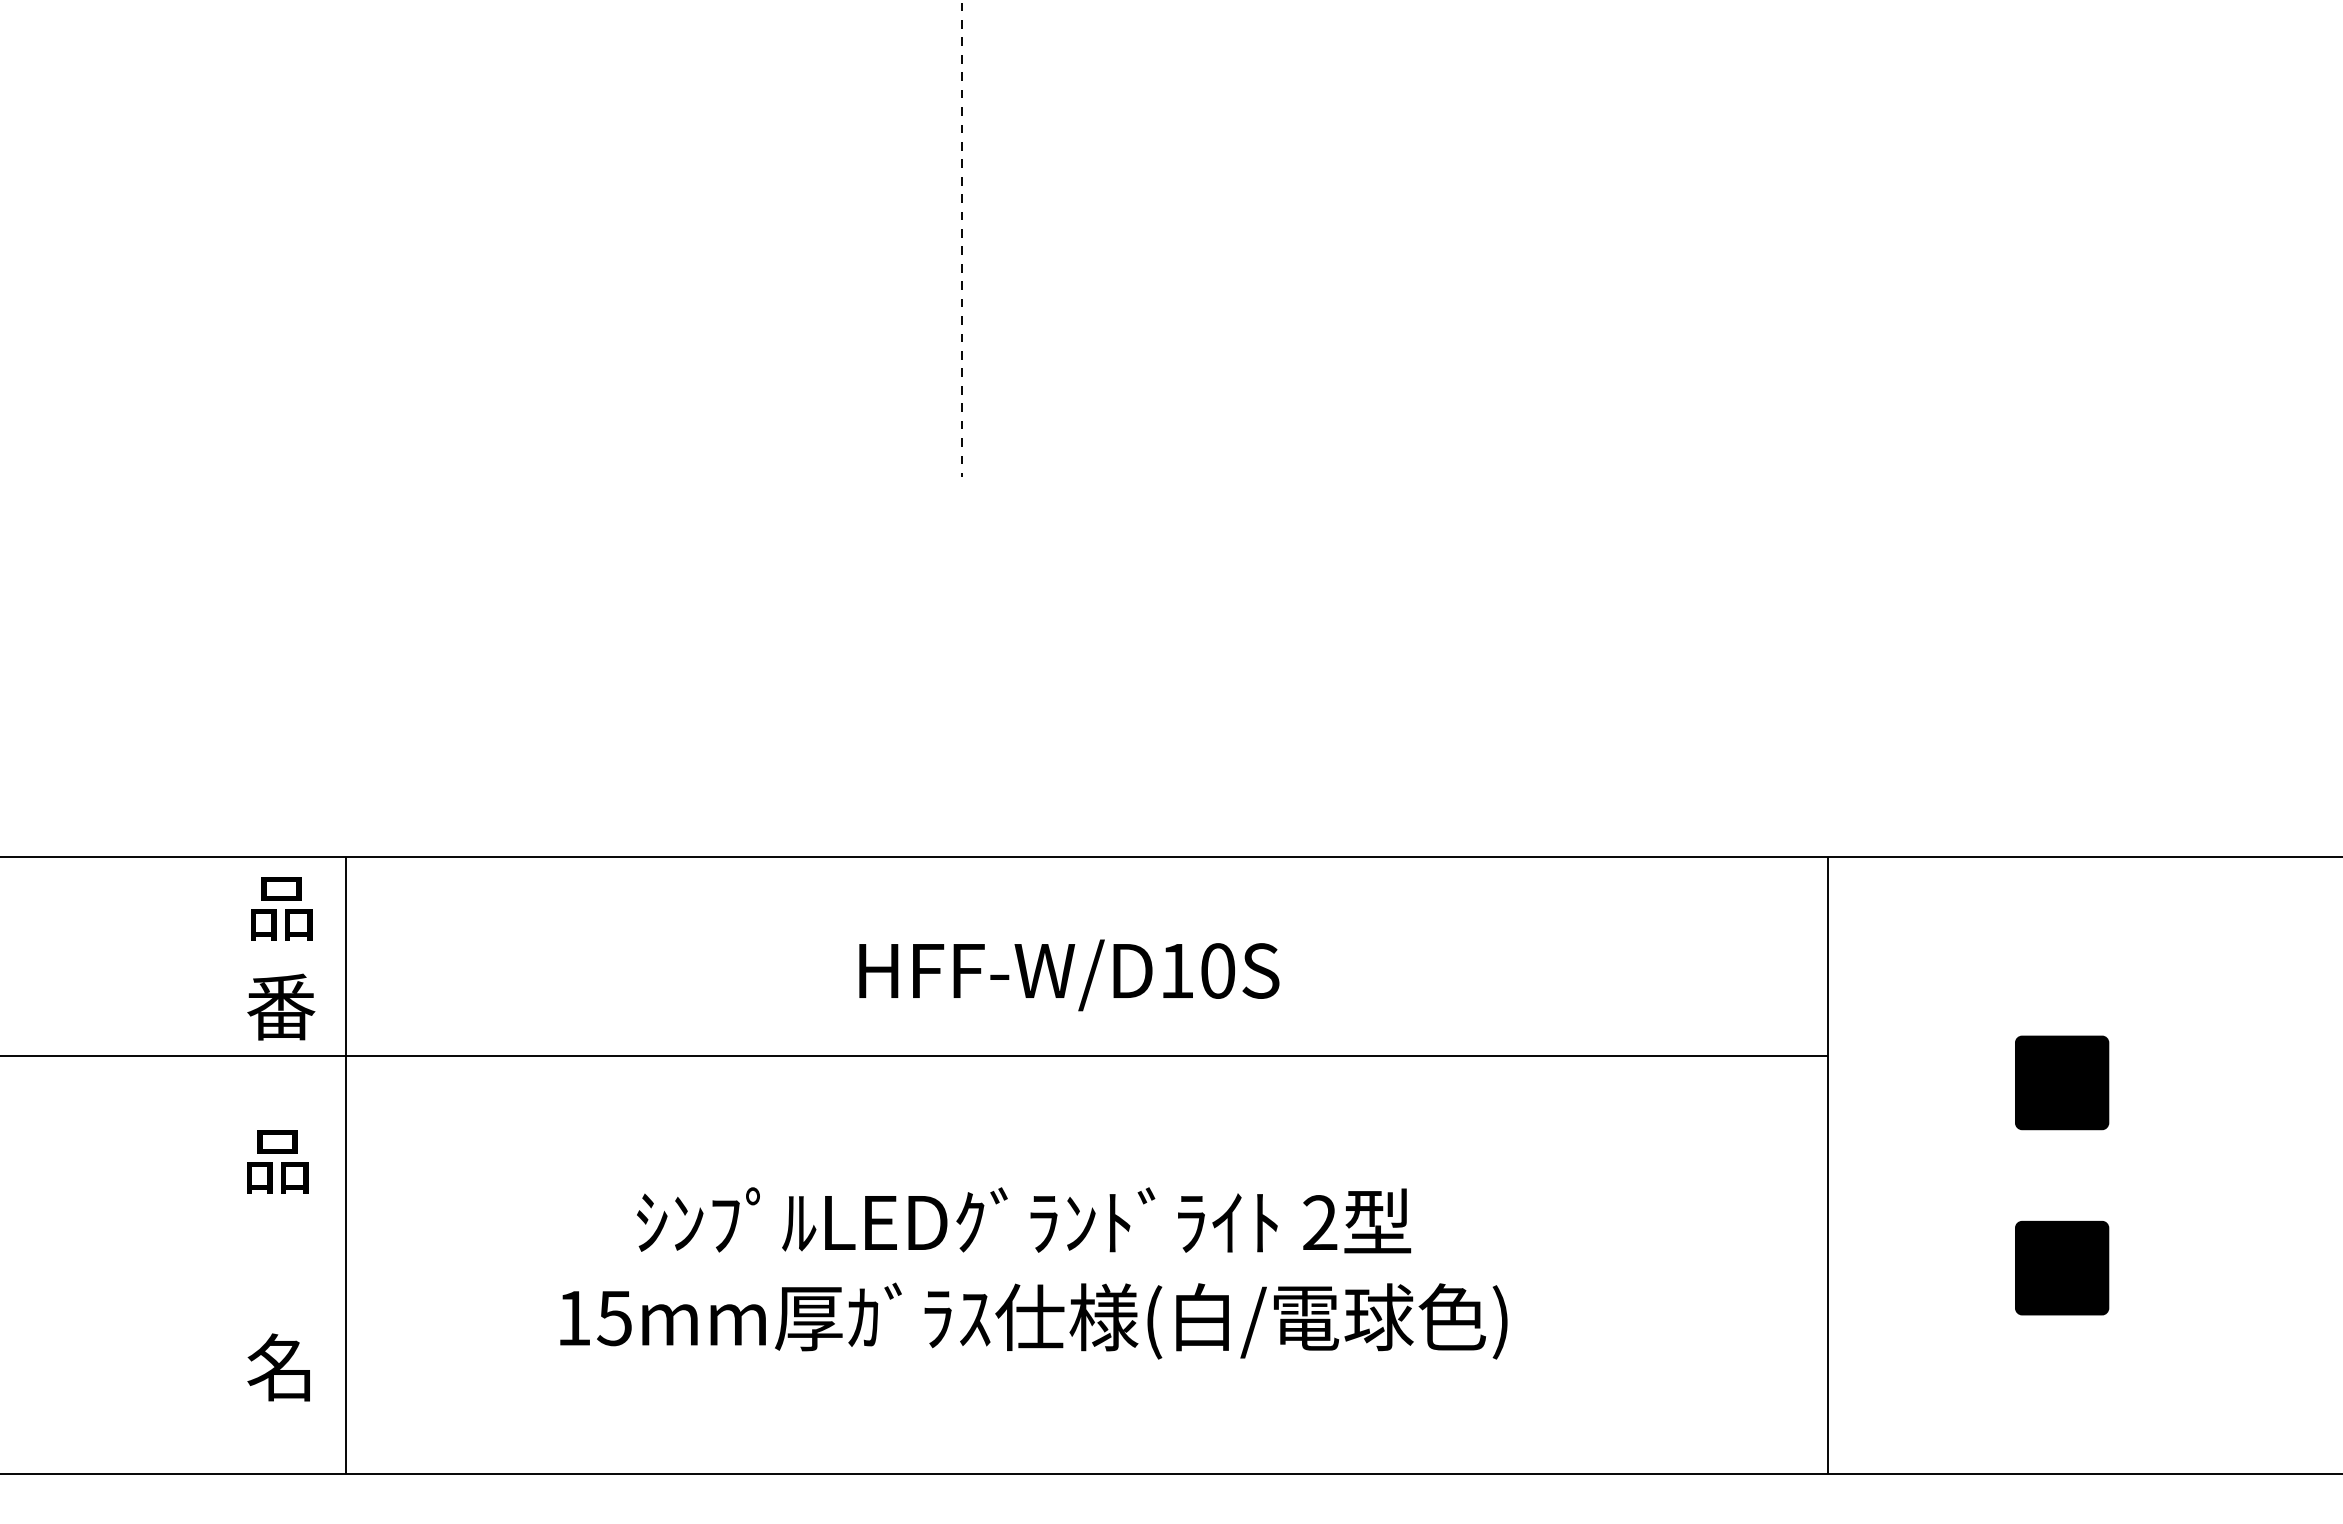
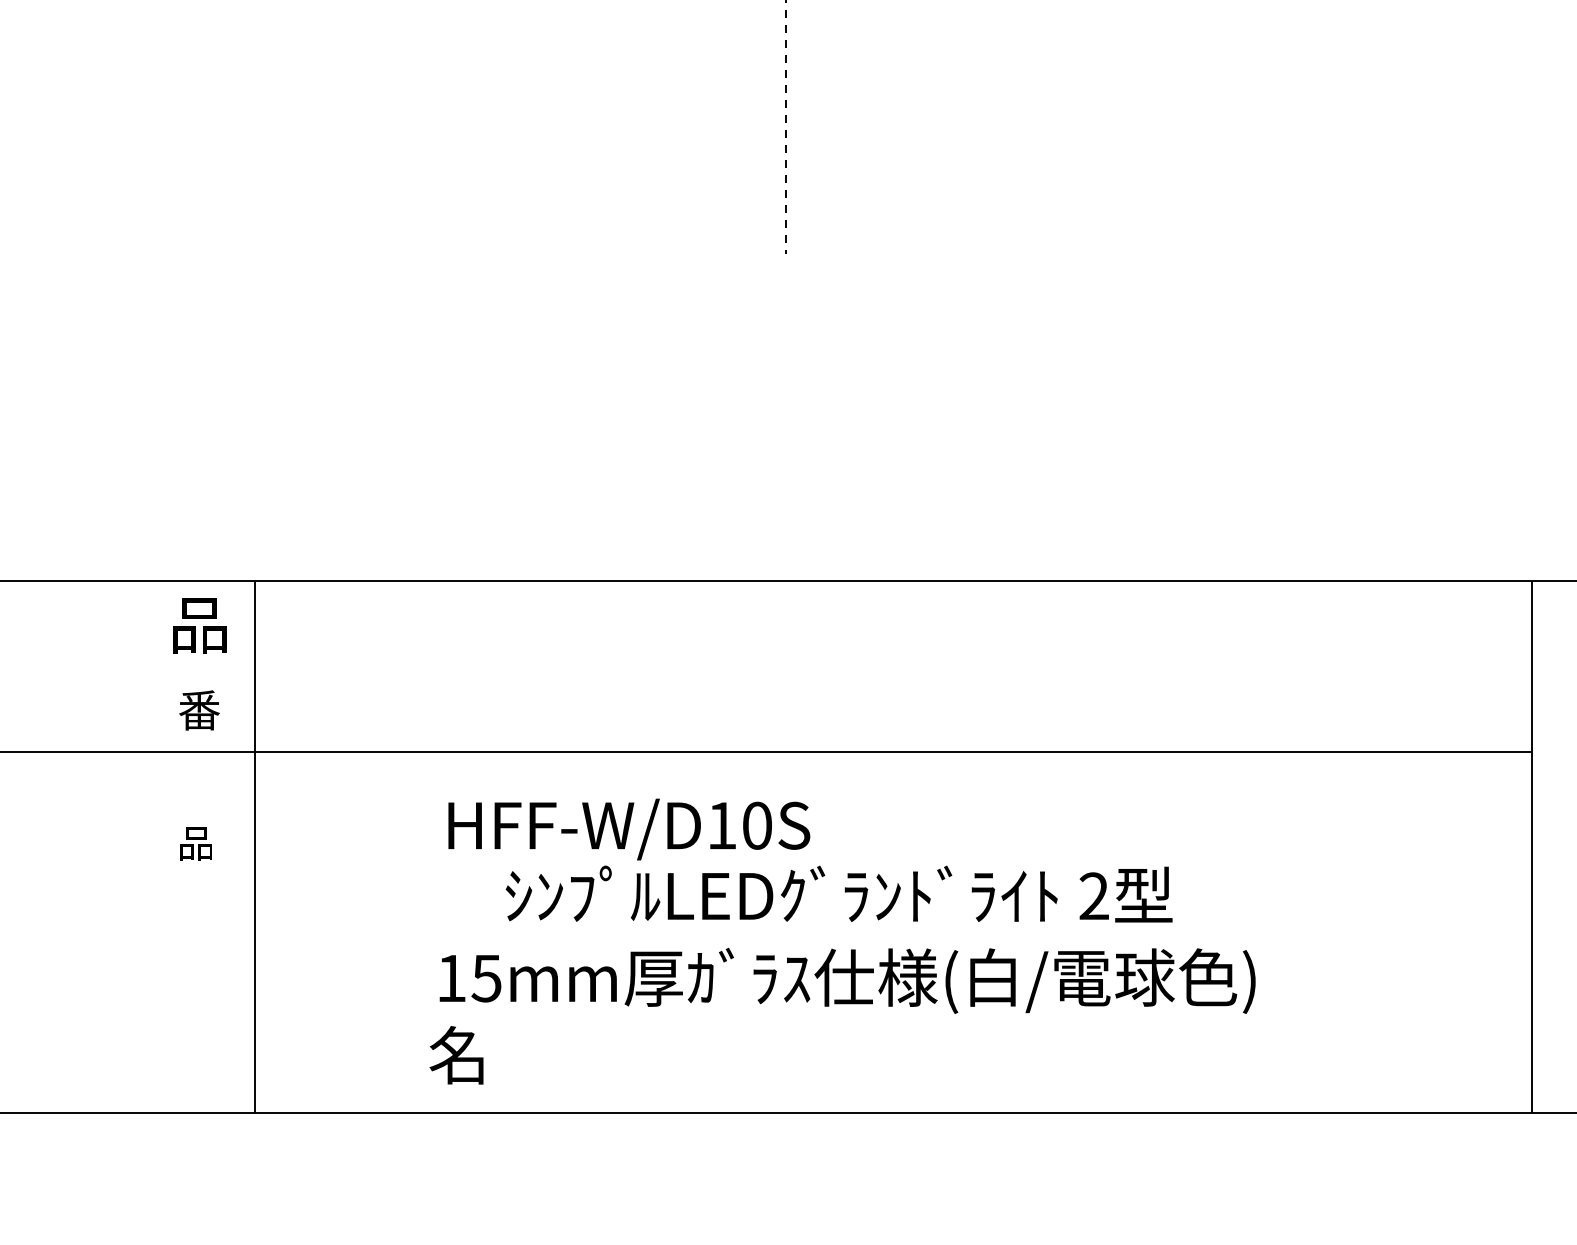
text: (1069, 975) -> (629, 829), moved
part: (281, 1006) -> (199, 709), size x0.7
part: (277, 1161) -> (196, 843), size x0.6
part: (278, 1367) -> (456, 1055), moved

